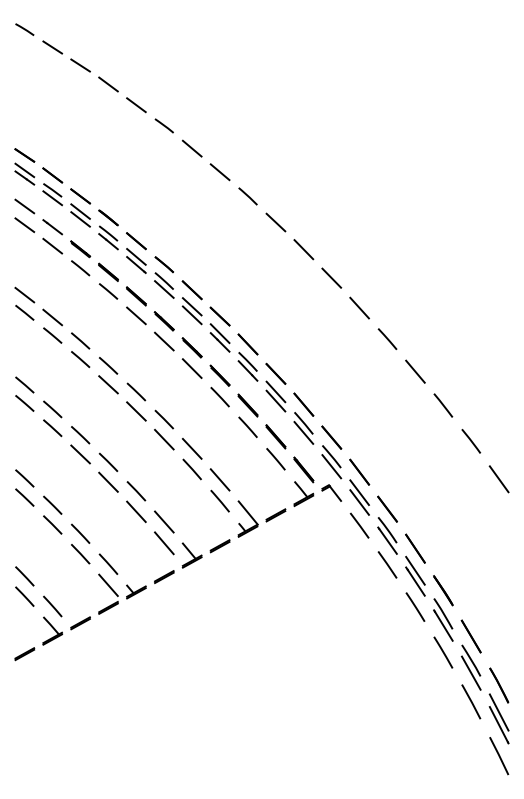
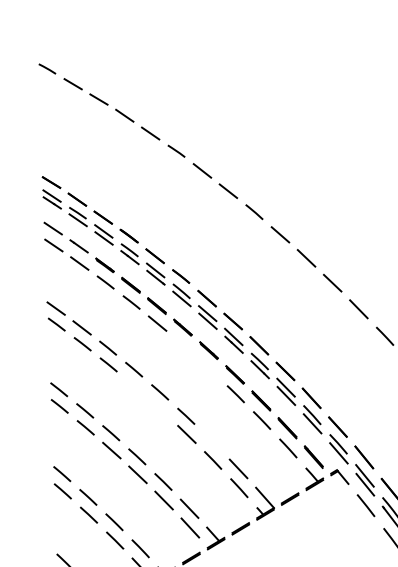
line: (164, 341) -> (183, 345), removed
line: (191, 368) -> (209, 369), removed
line: (108, 384) -> (134, 386), removed
line: (136, 411) -> (160, 409), removed
line: (191, 448) -> (211, 441), removed

